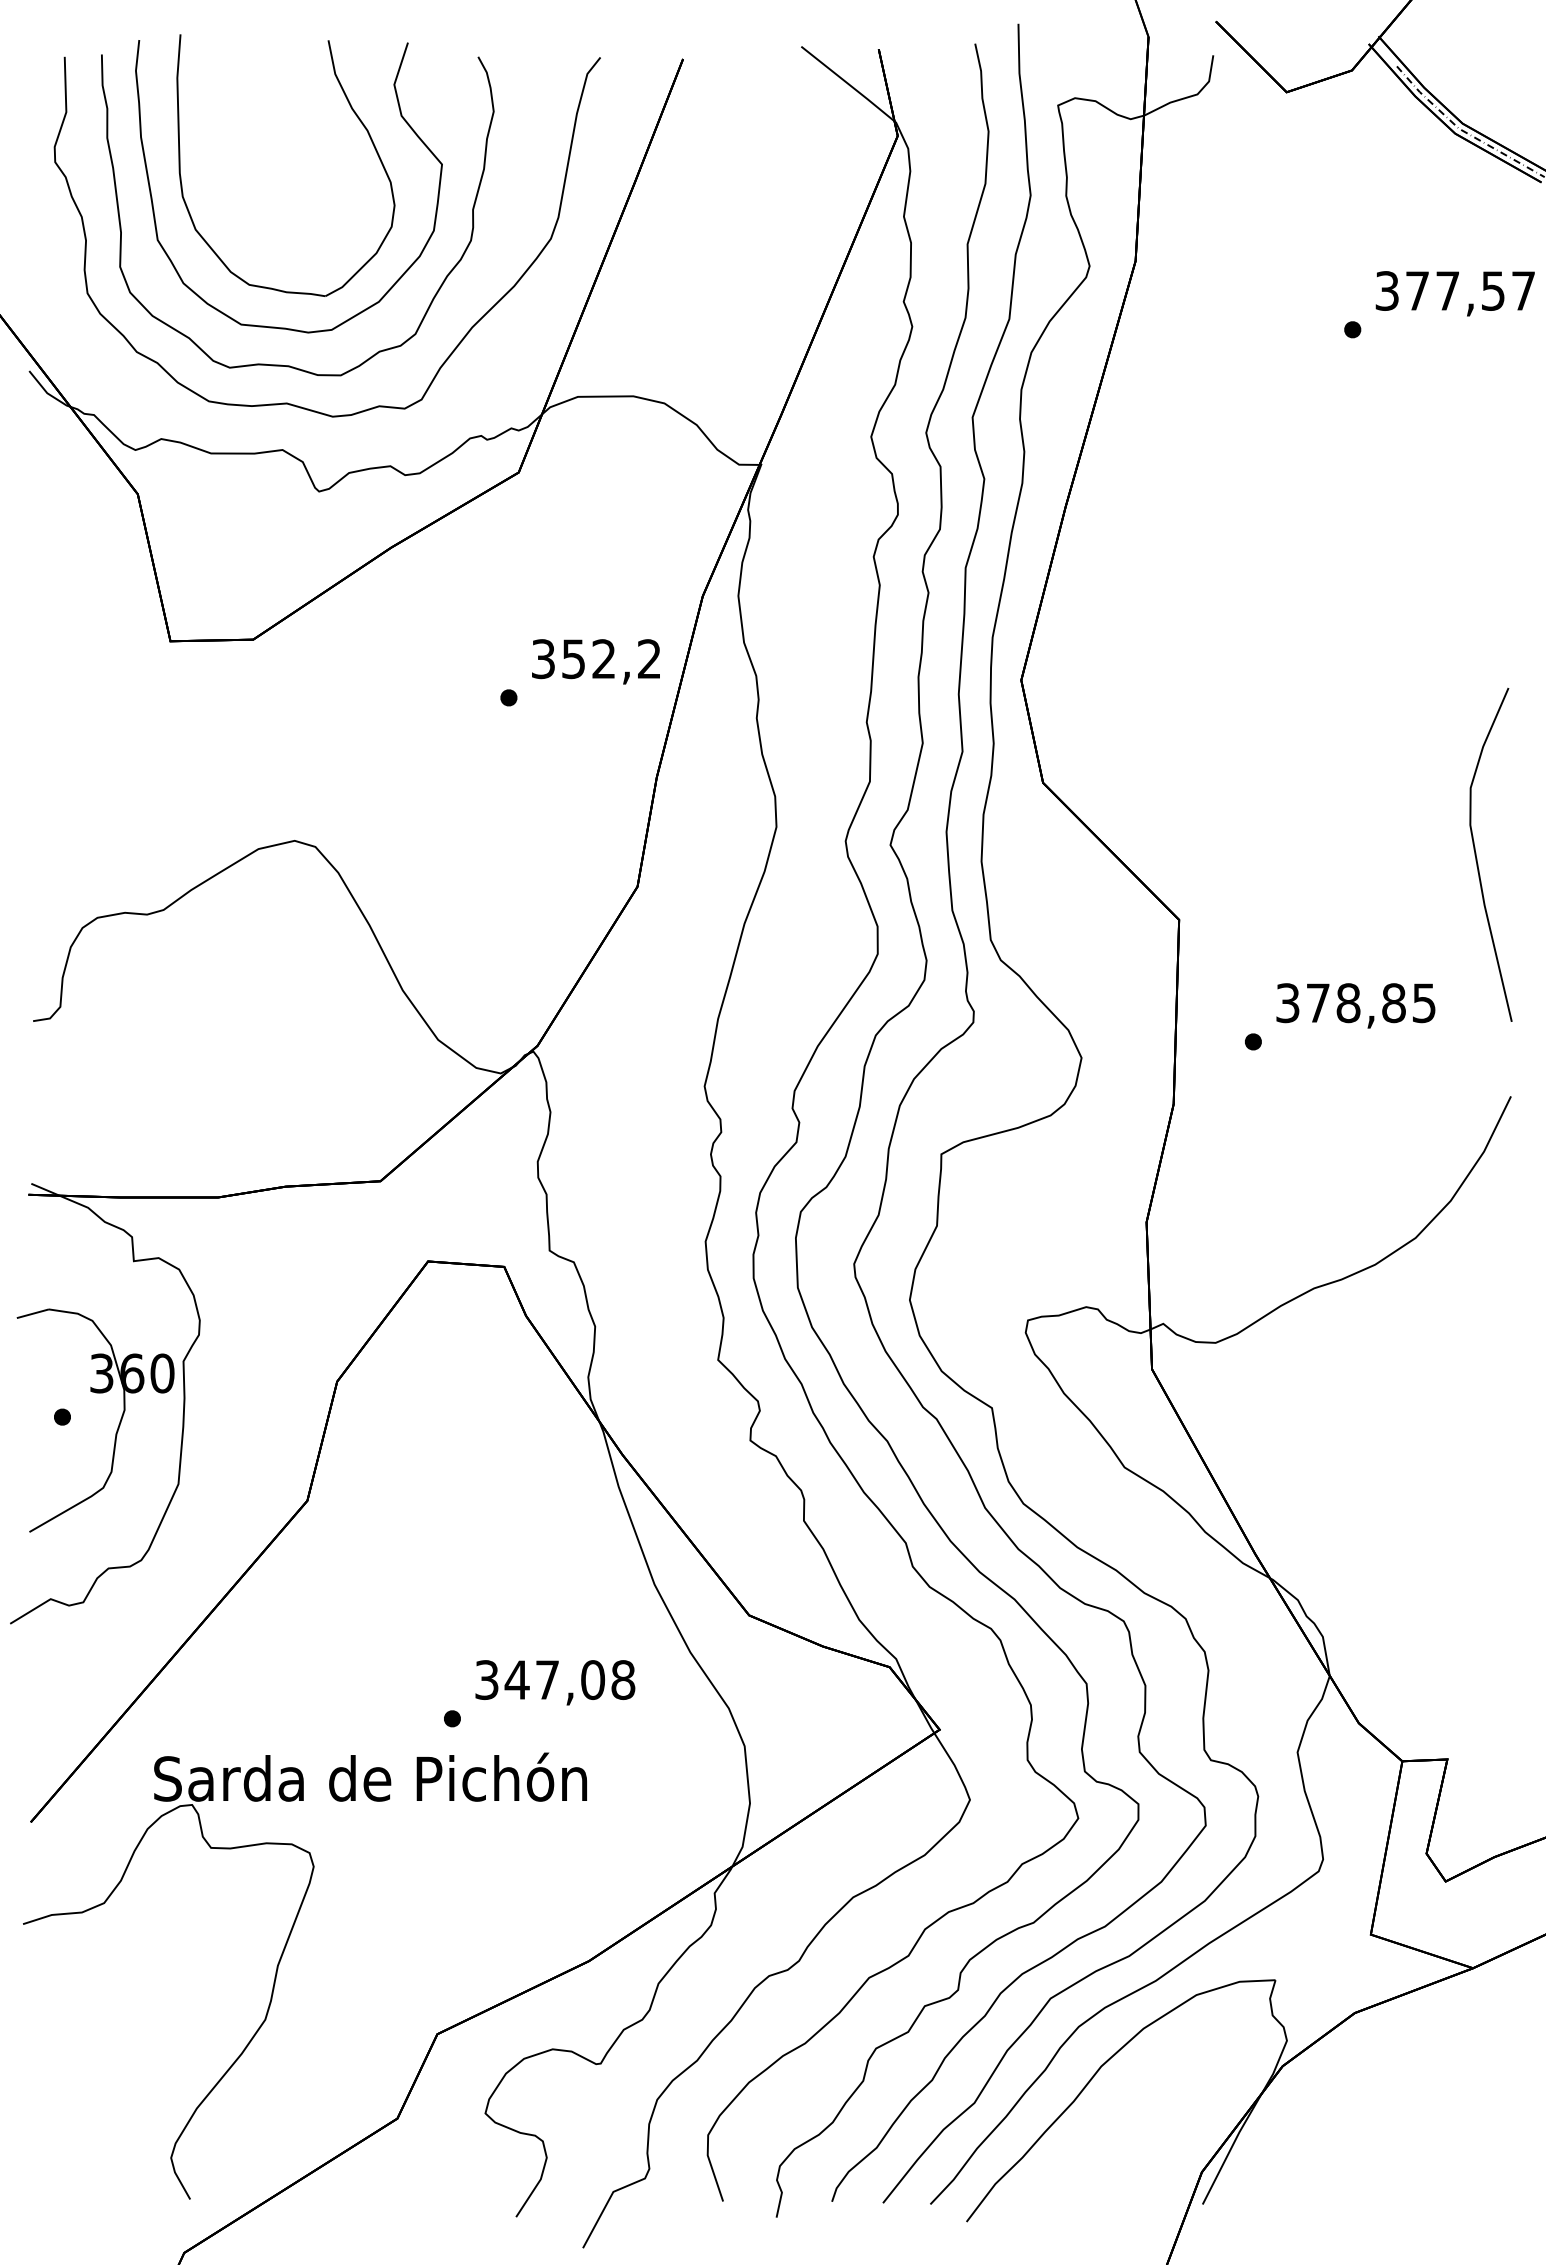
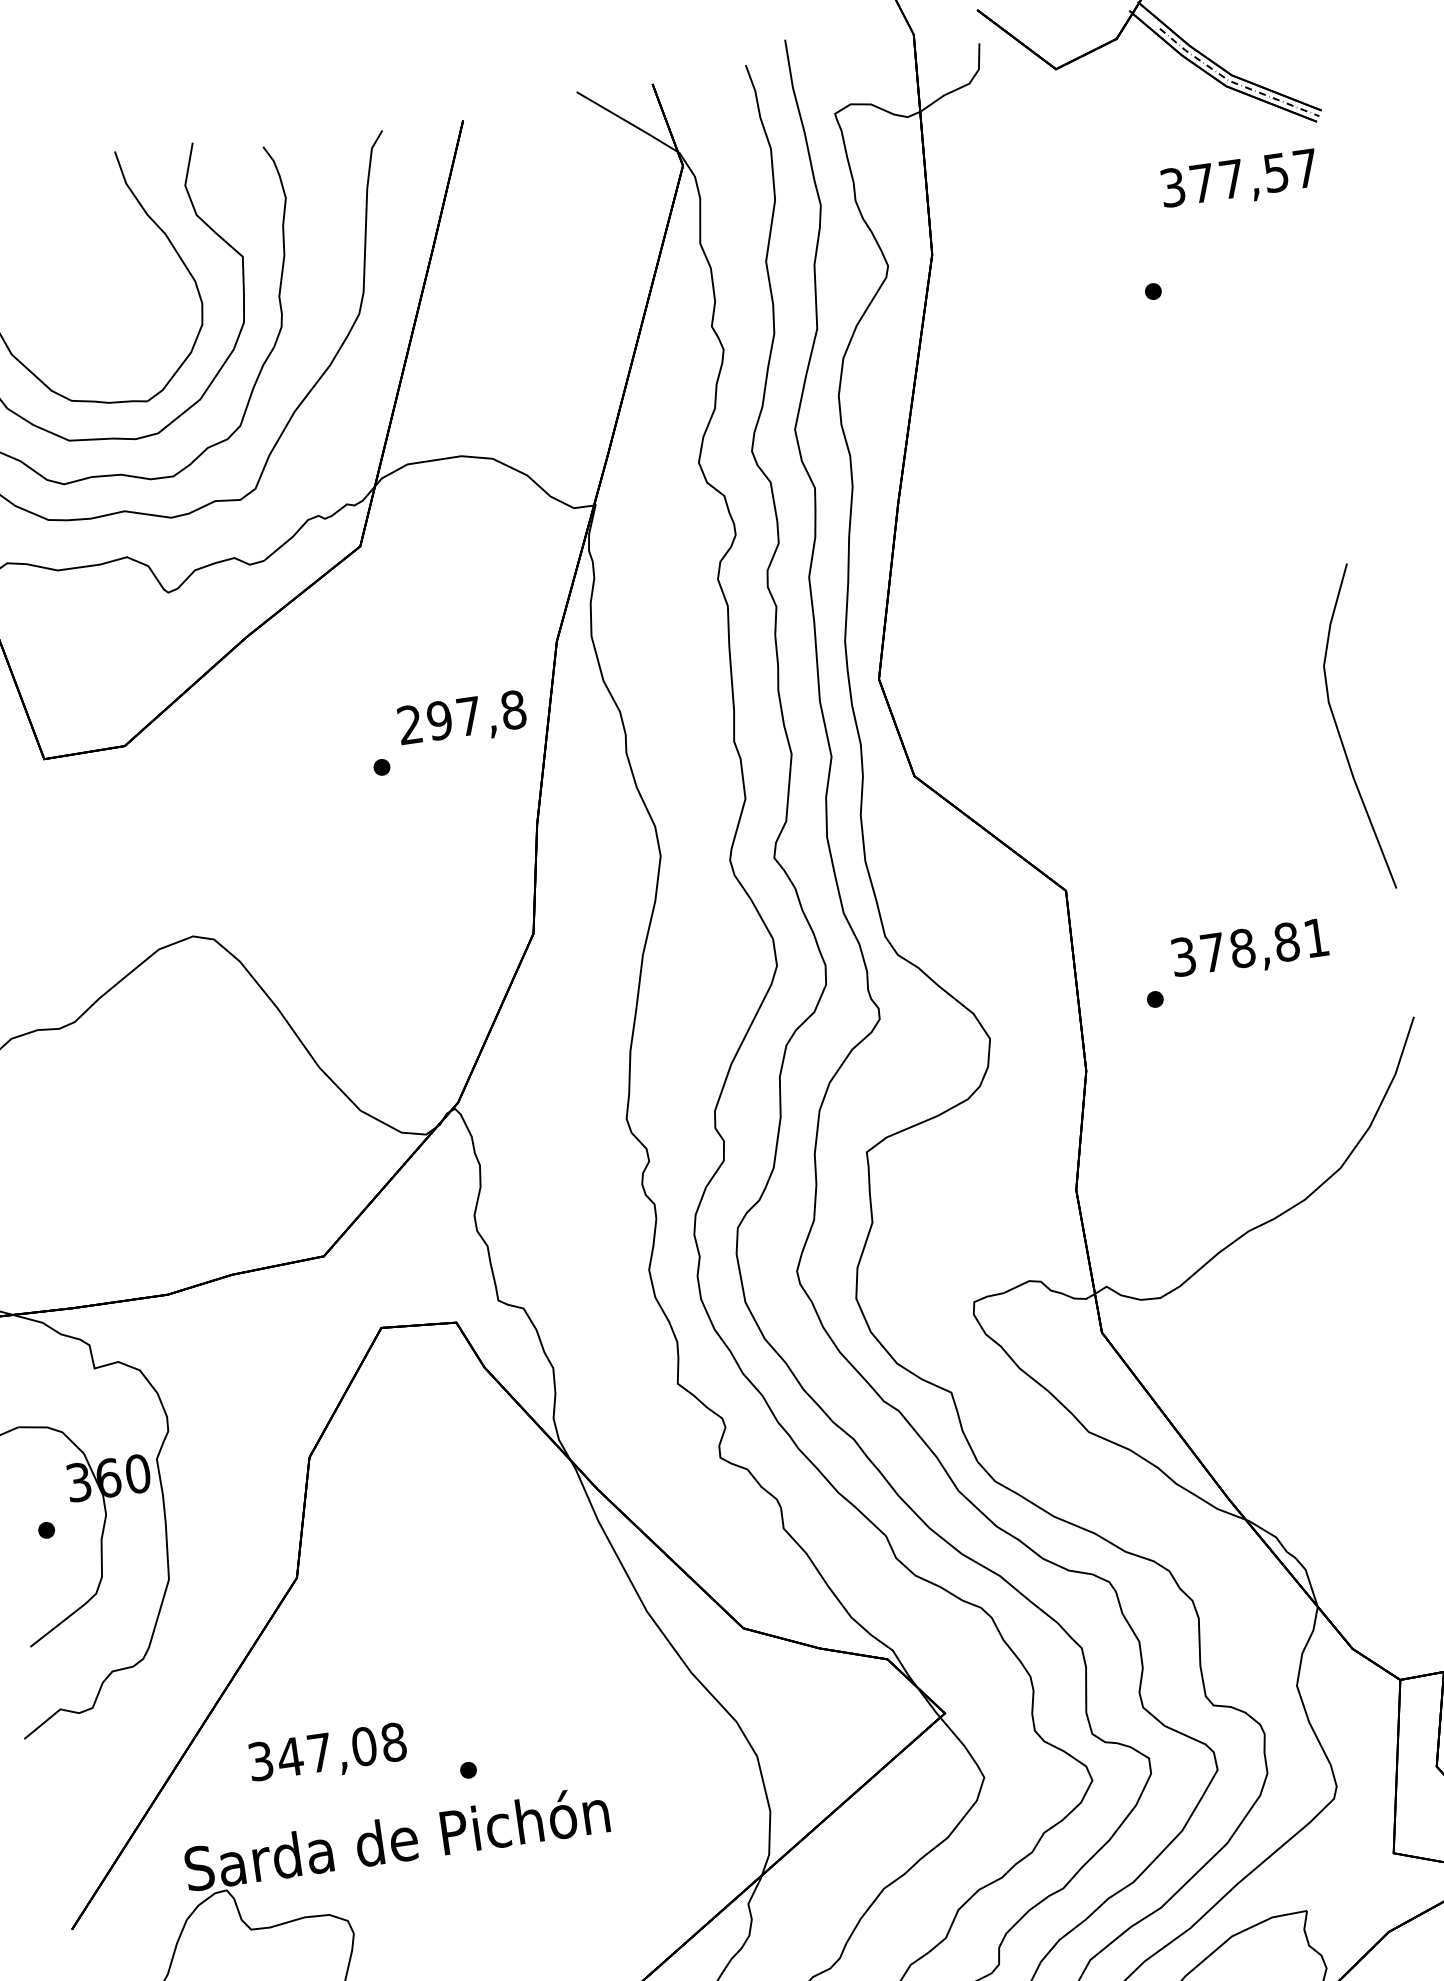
text: (1454, 293) -> (1238, 180), moved
text: (596, 659) -> (462, 717), 352,2 -> 297,8
curve: (1477, 858) -> (1340, 734), moved
text: (1424, 1003) -> (1316, 938), 378,85 -> 378,81
text: (555, 1682) -> (328, 1754), moved

